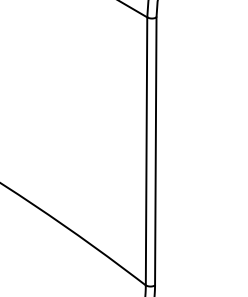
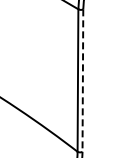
line: (155, 153) -> (82, 81), solid -> dashed

